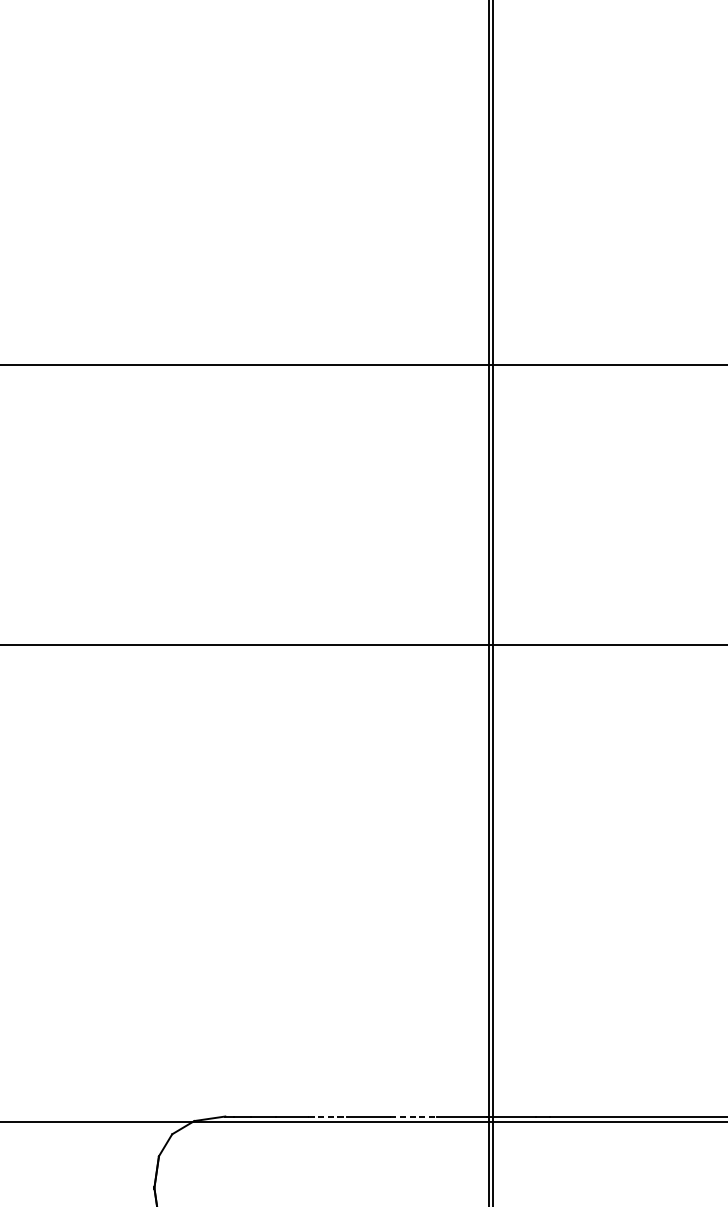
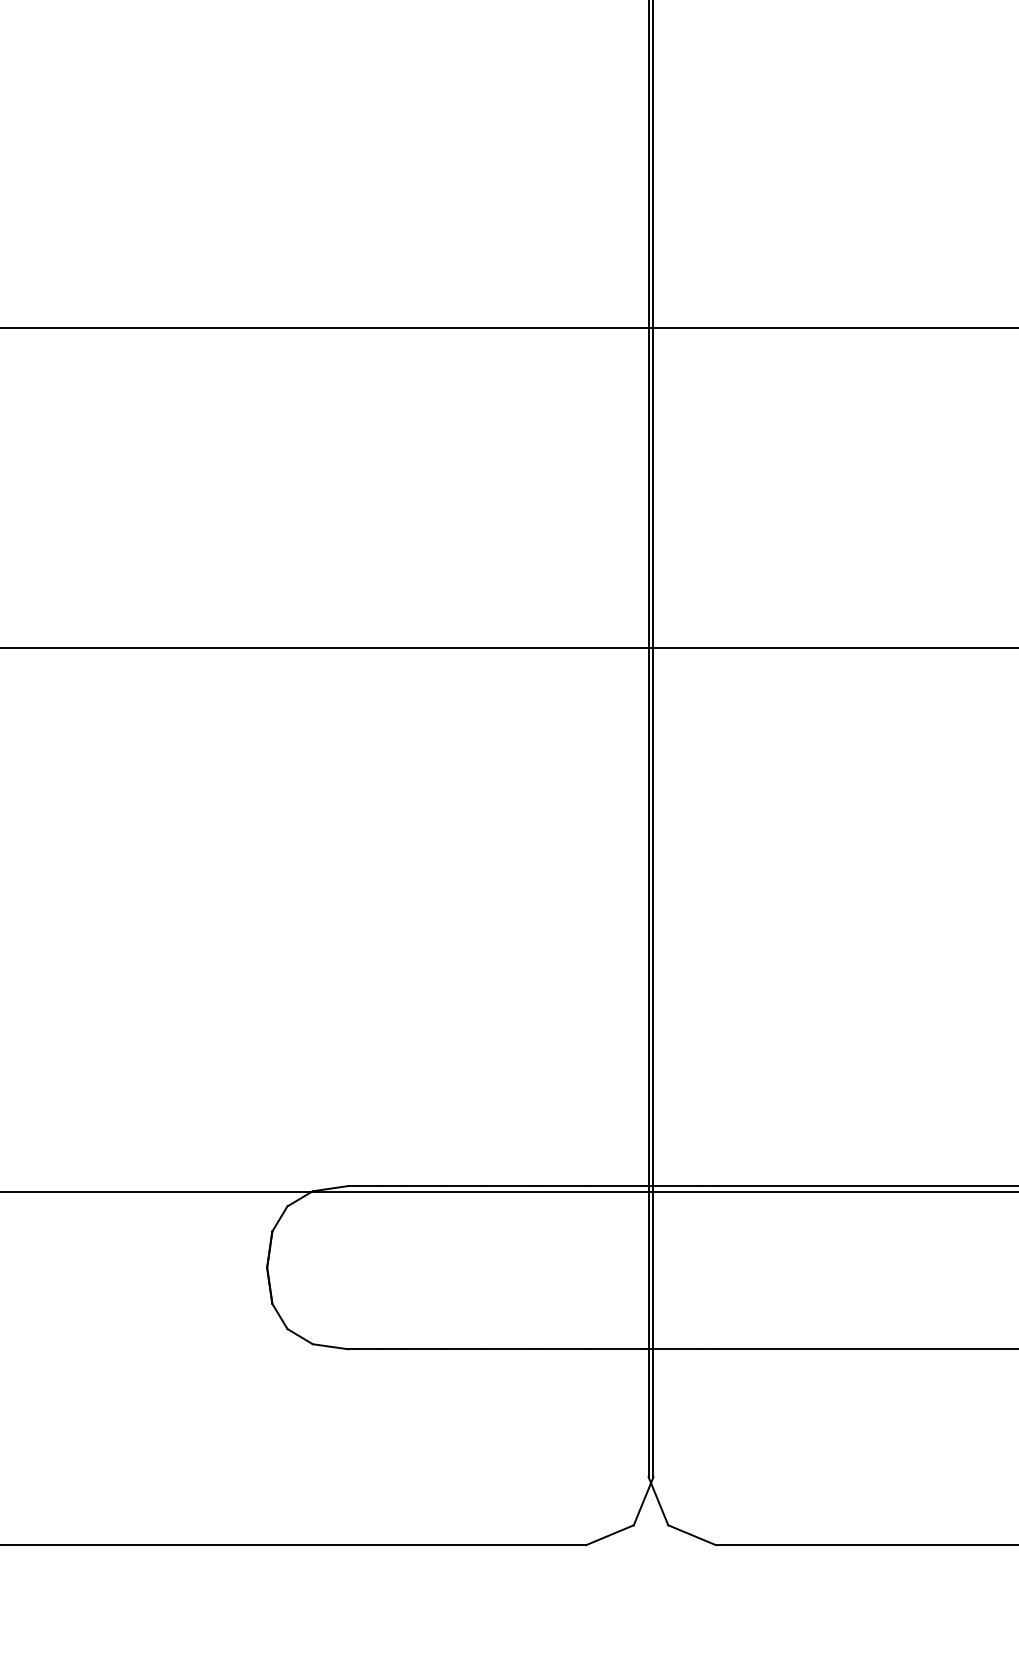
line: (327, 1116) -> (464, 1186), dashed -> solid
line: (413, 1116) -> (563, 1186), dashed -> solid

